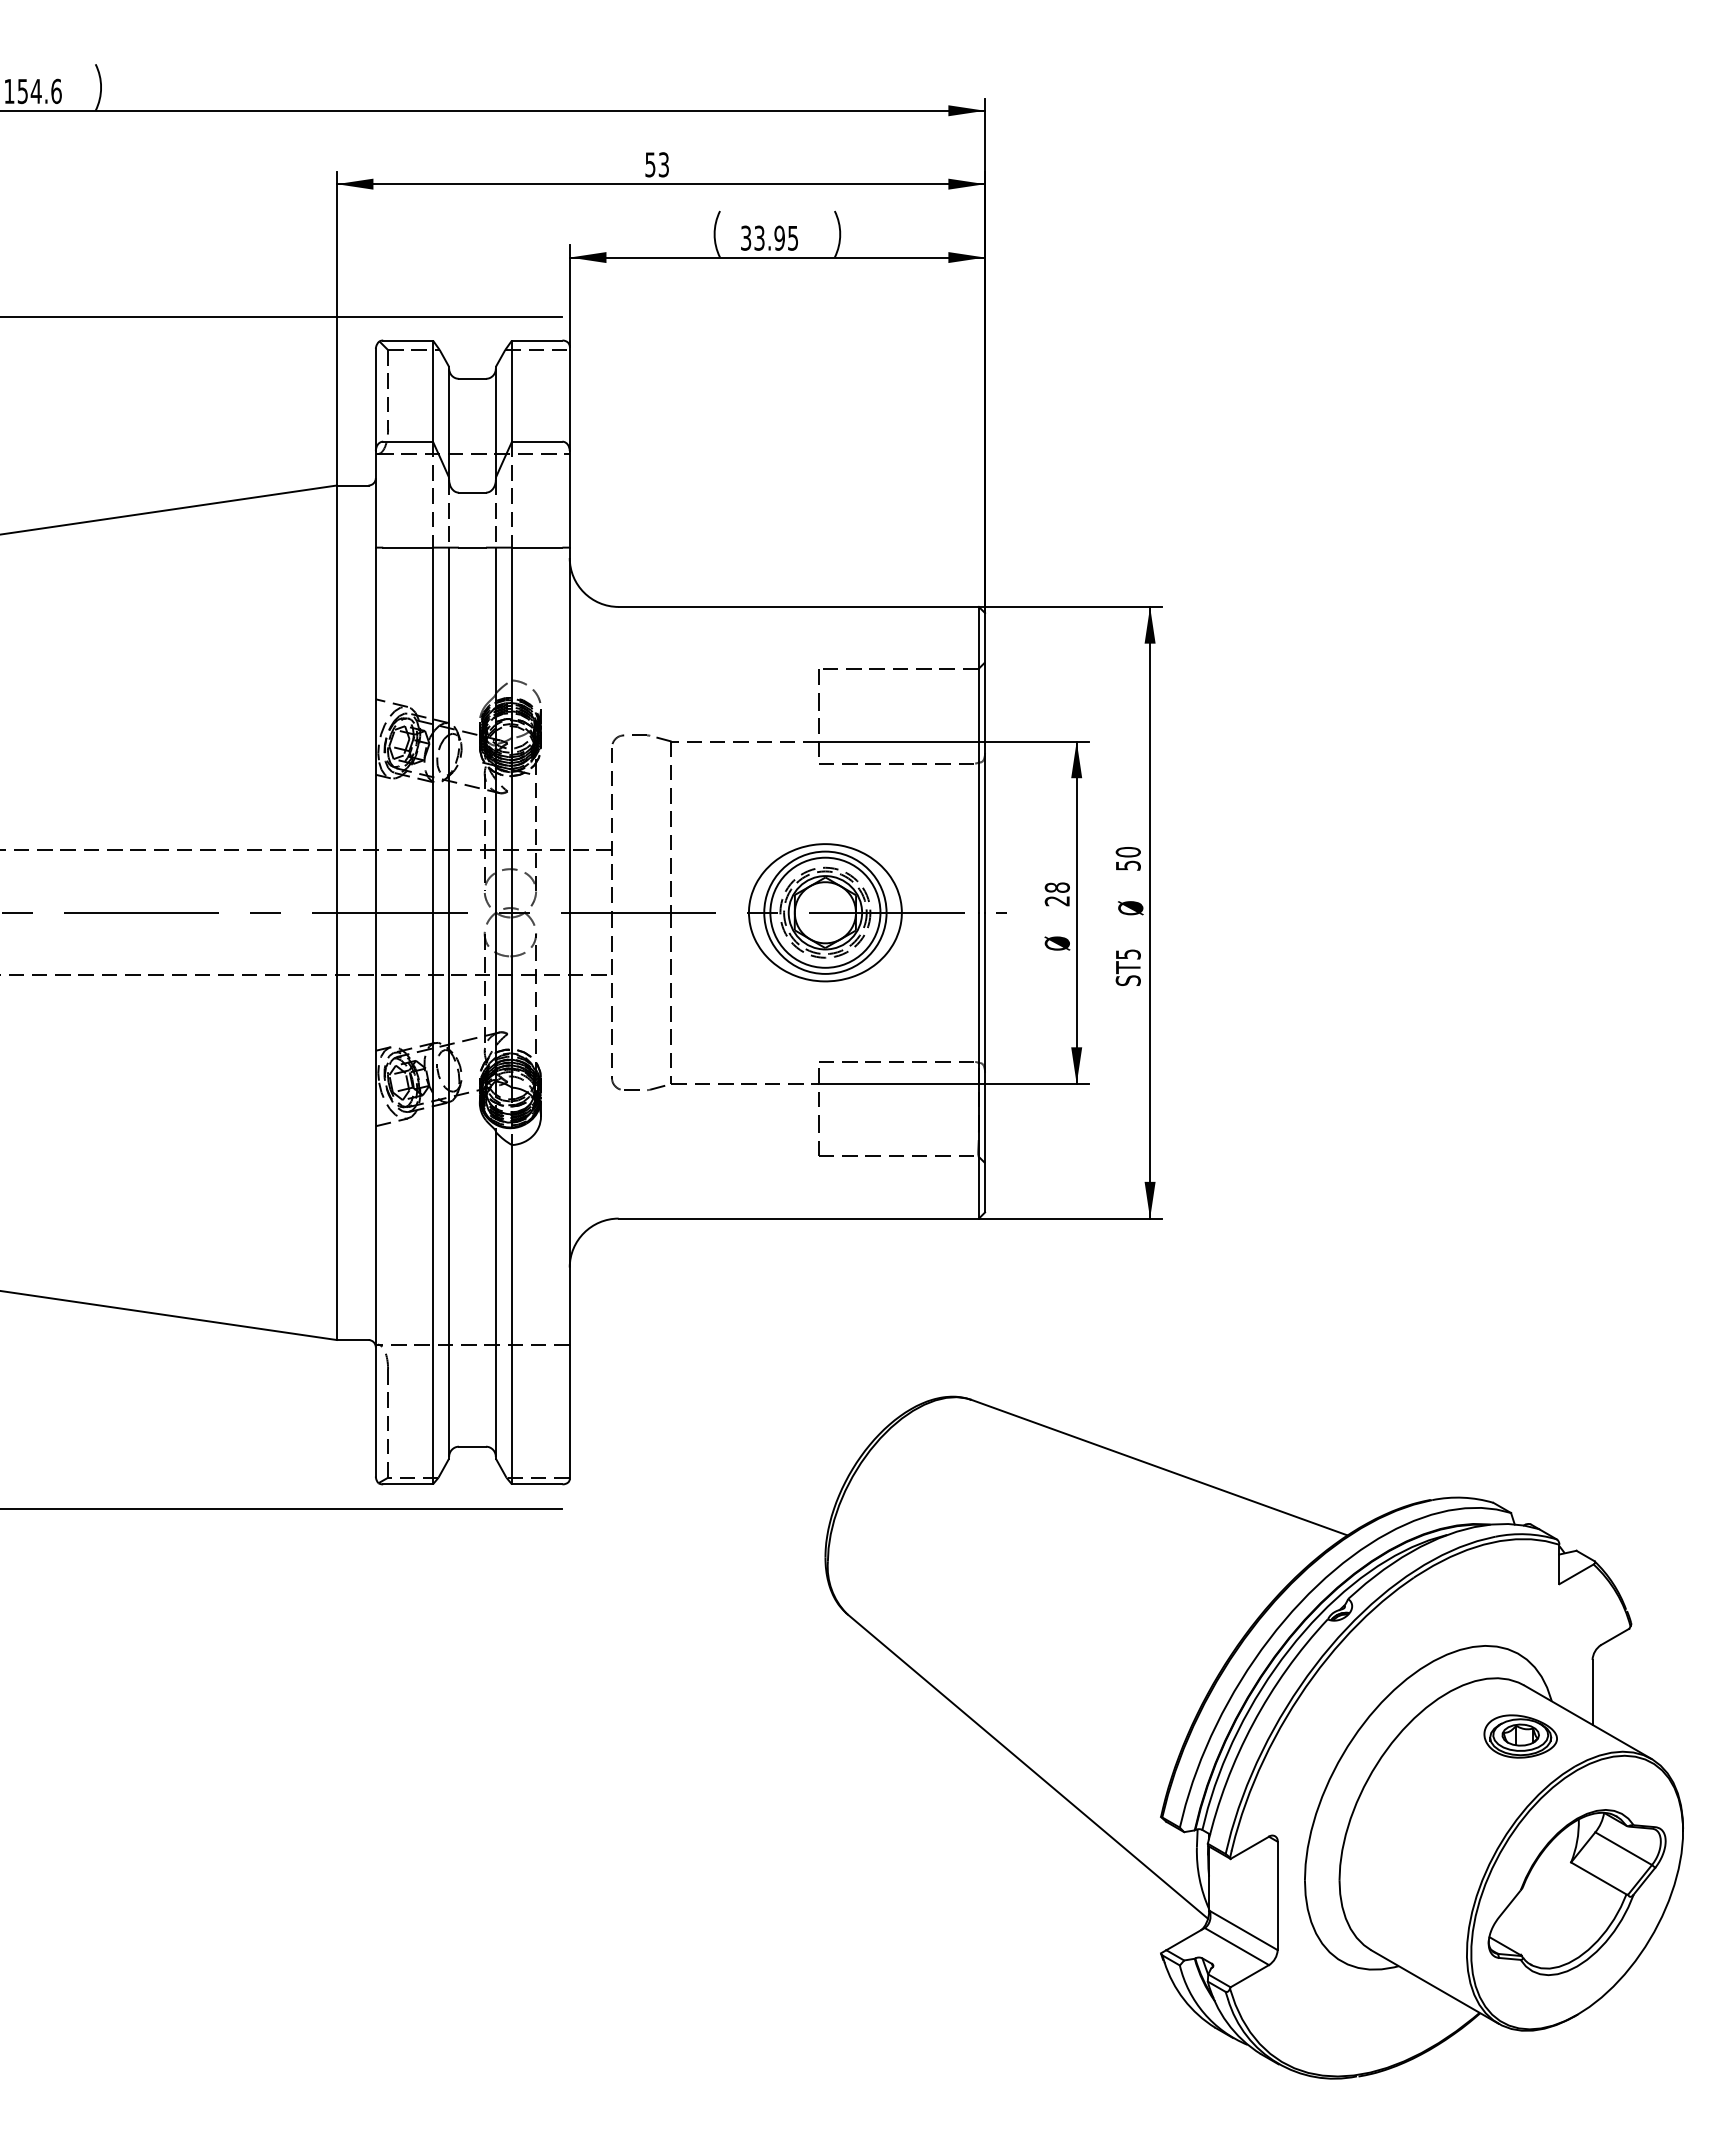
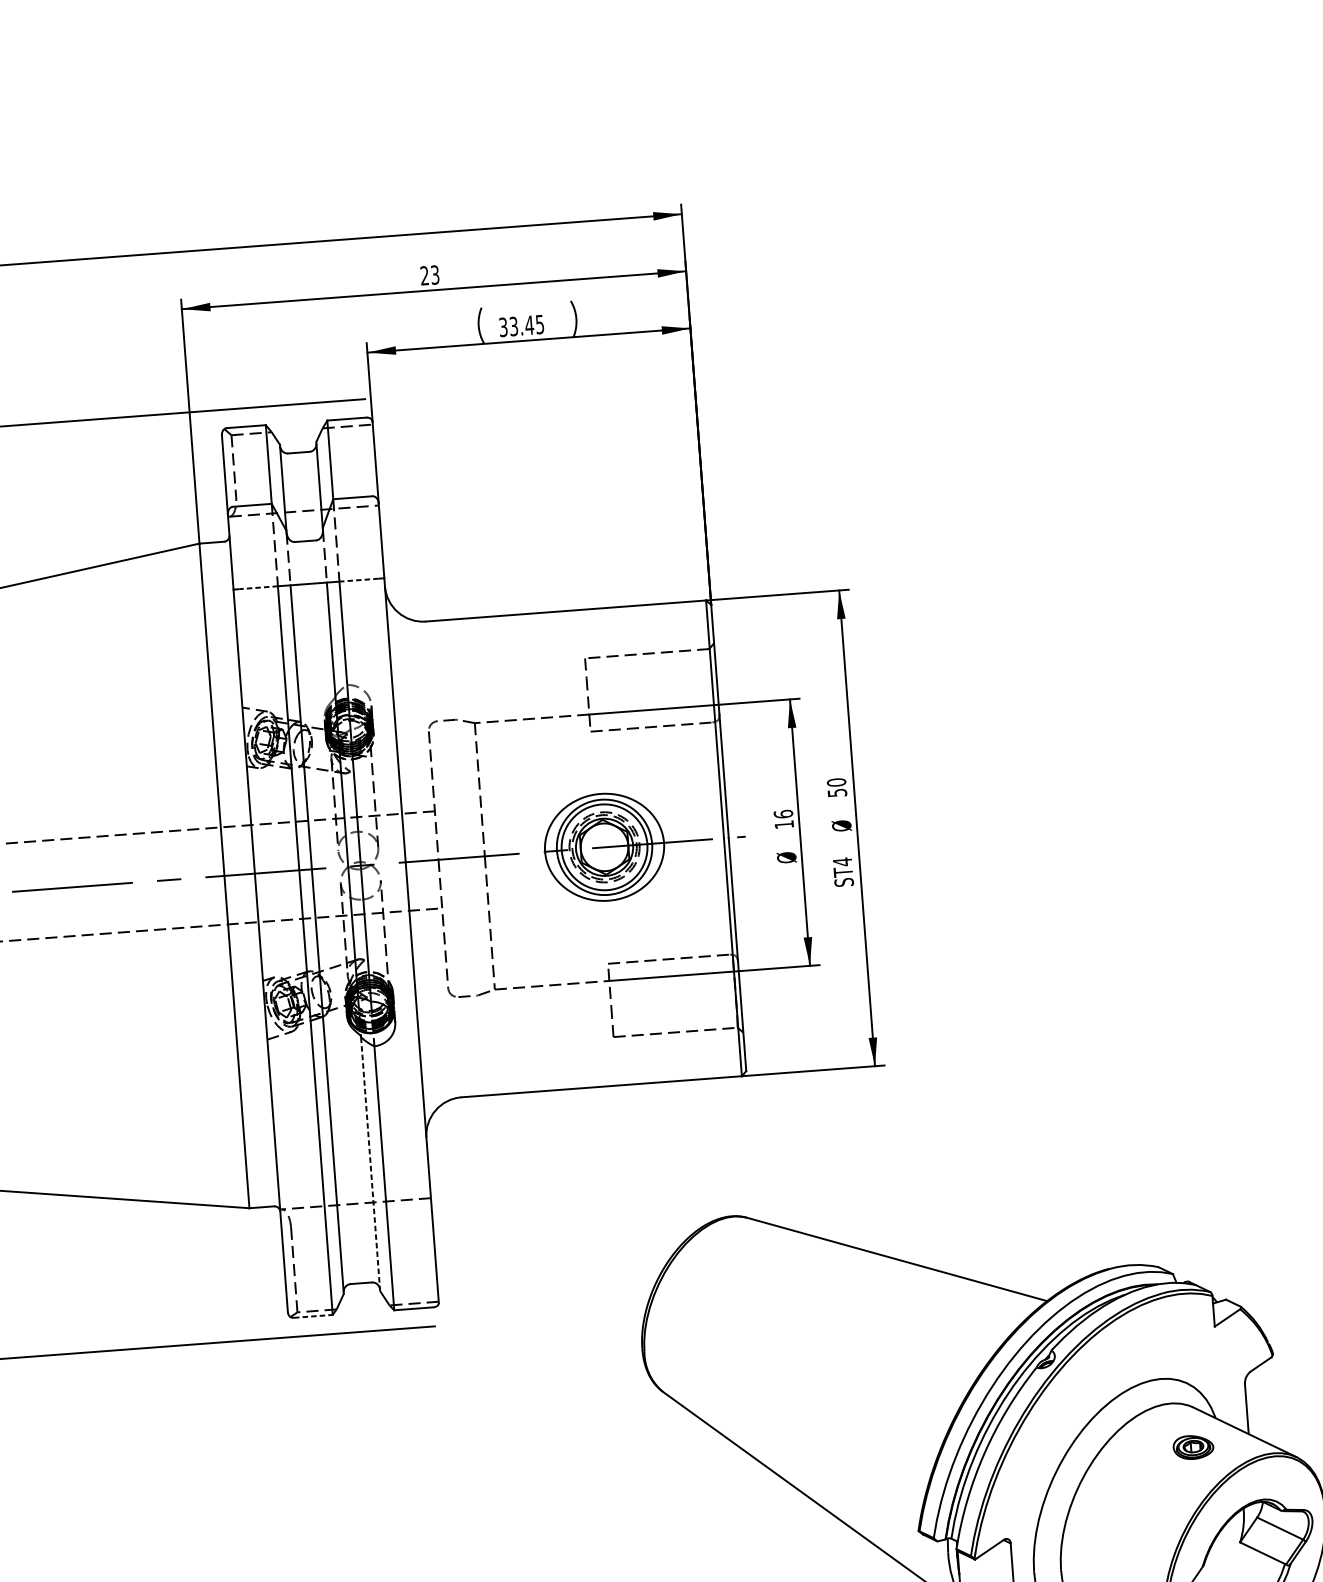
text: (650, 164) -> (424, 275), 53 -> 23
text: (779, 237) -> (529, 324), 33.95 -> 33.45
line: (408, 547) -> (258, 587), solid -> dashed
line: (536, 547) -> (358, 580), solid -> dashed
text: (1056, 894) -> (783, 819), 28 -> 16
text: (1128, 954) -> (842, 862), ST5 -> ST4
line: (495, 1294) -> (370, 1163), solid -> dashed
line: (408, 1484) -> (313, 1316), solid -> dashed
part: (1520, 1736) -> (1193, 1447), size x0.7

